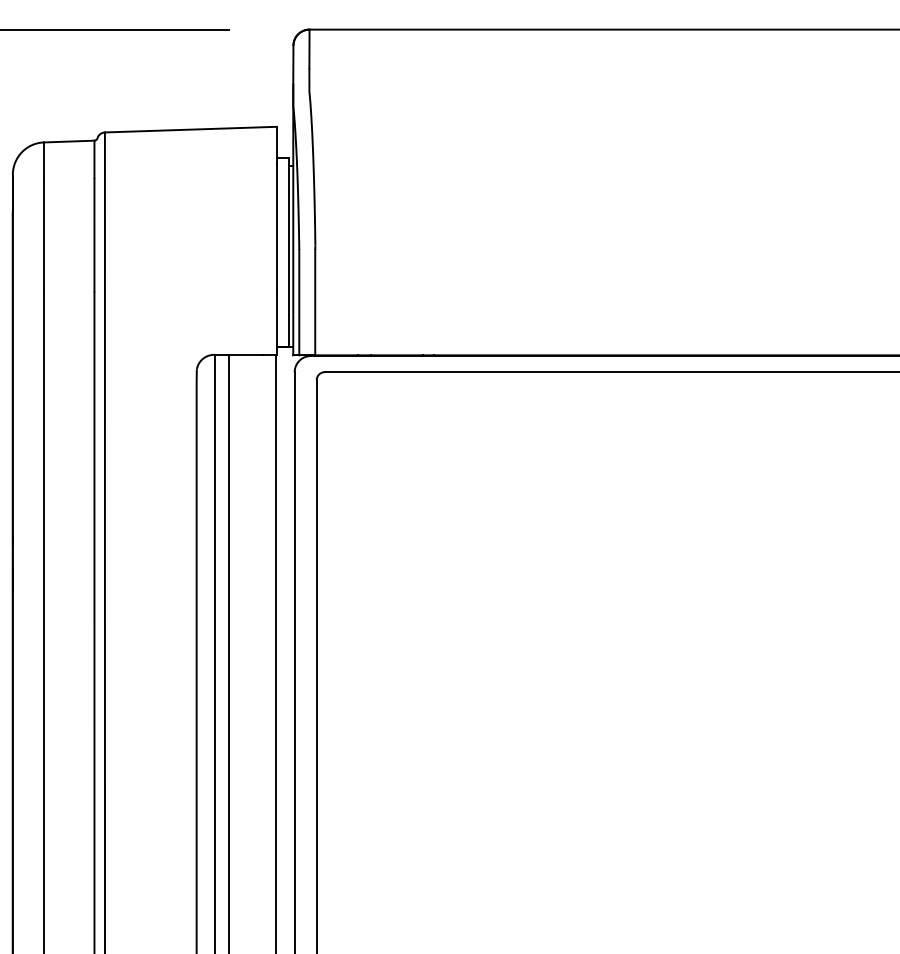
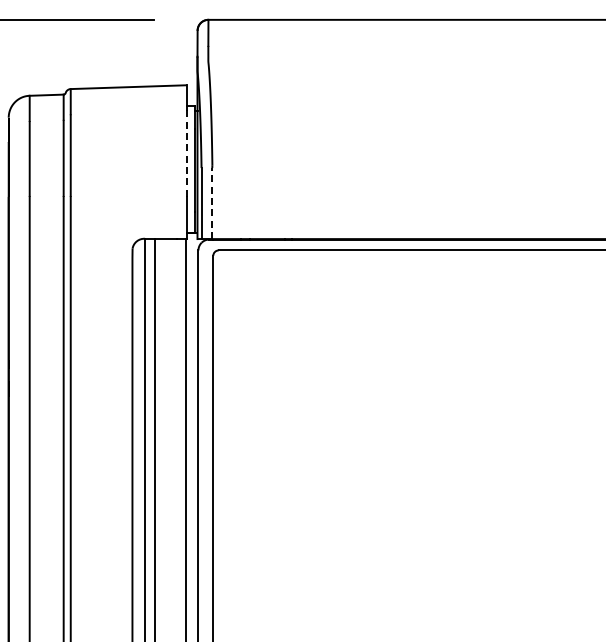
line: (276, 229) -> (186, 154), solid -> dashed
line: (315, 302) -> (212, 203), solid -> dashed

